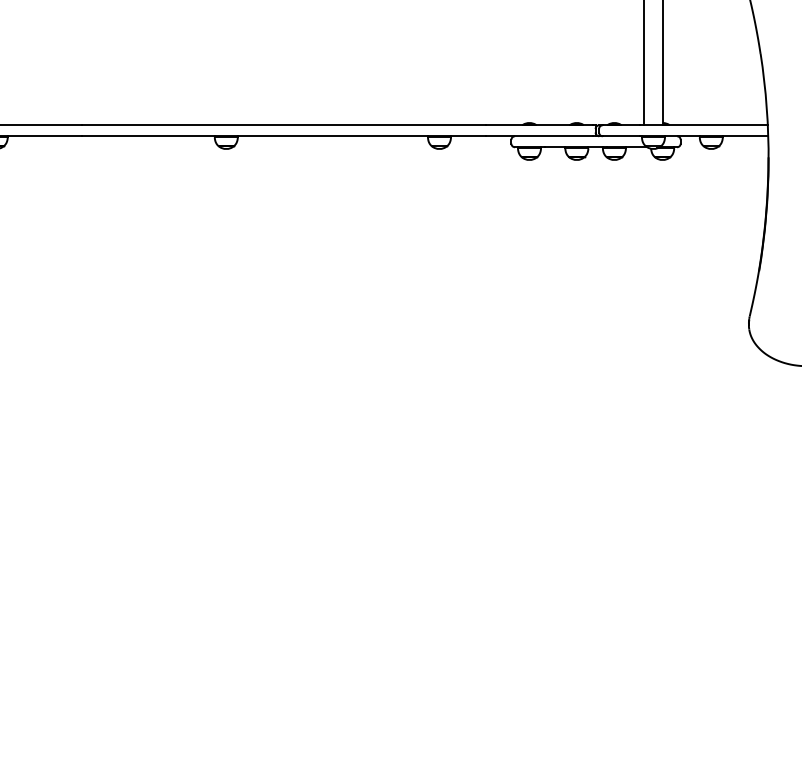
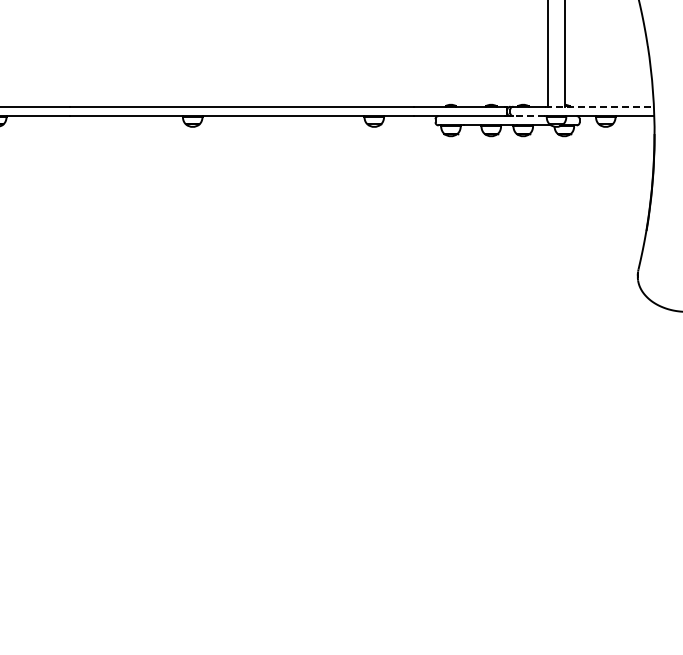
line: (703, 125) -> (599, 106), solid -> dashed
line: (621, 136) -> (529, 116), solid -> dashed

